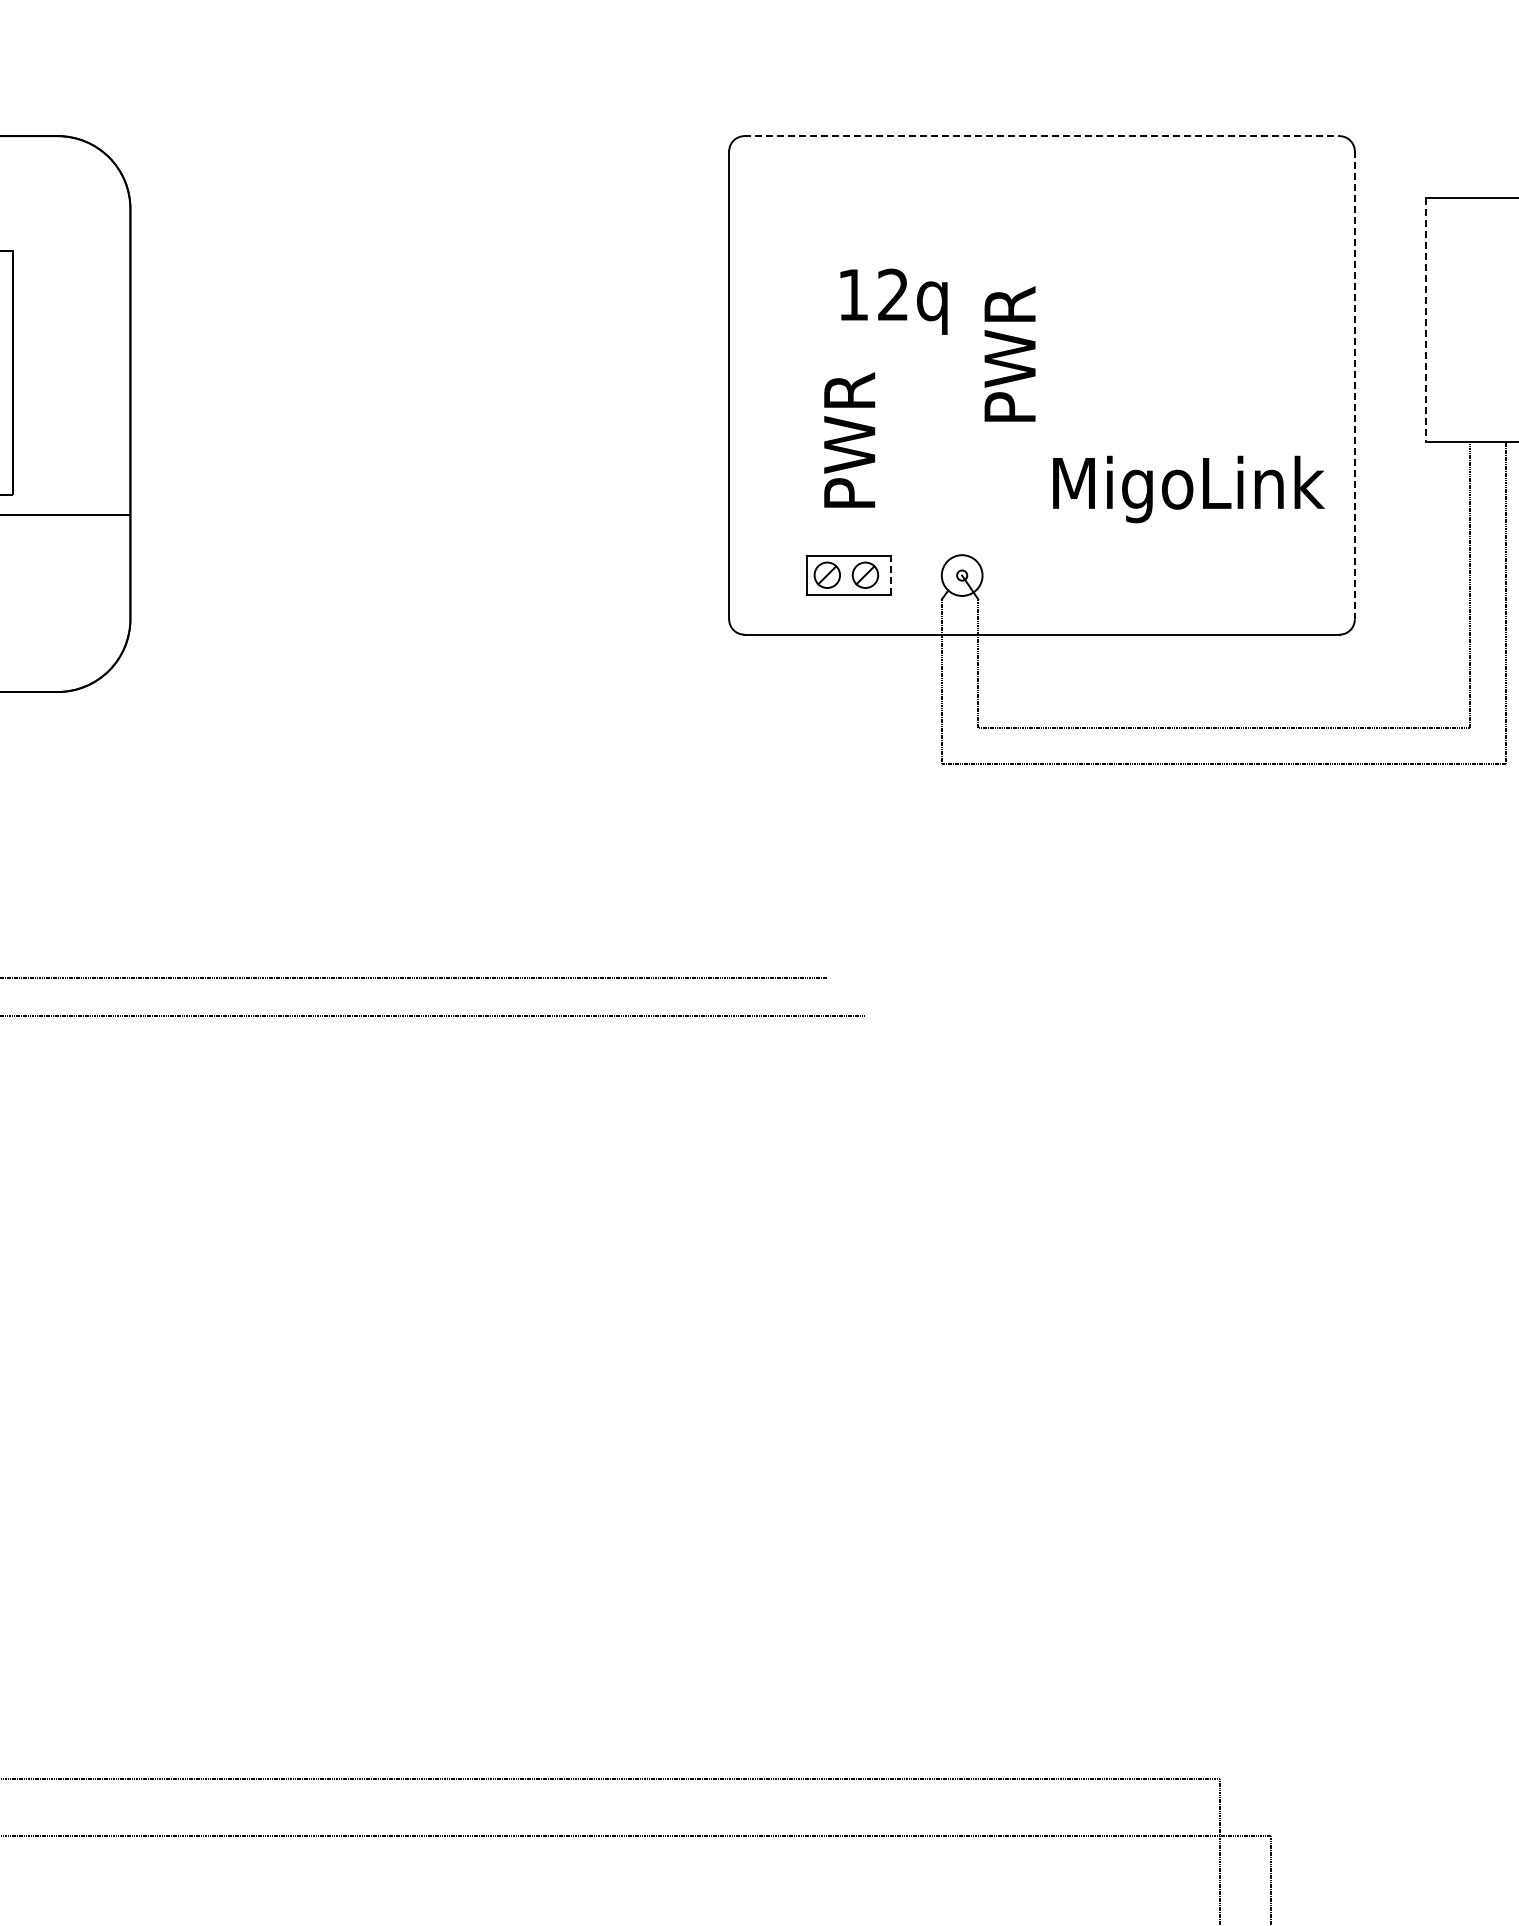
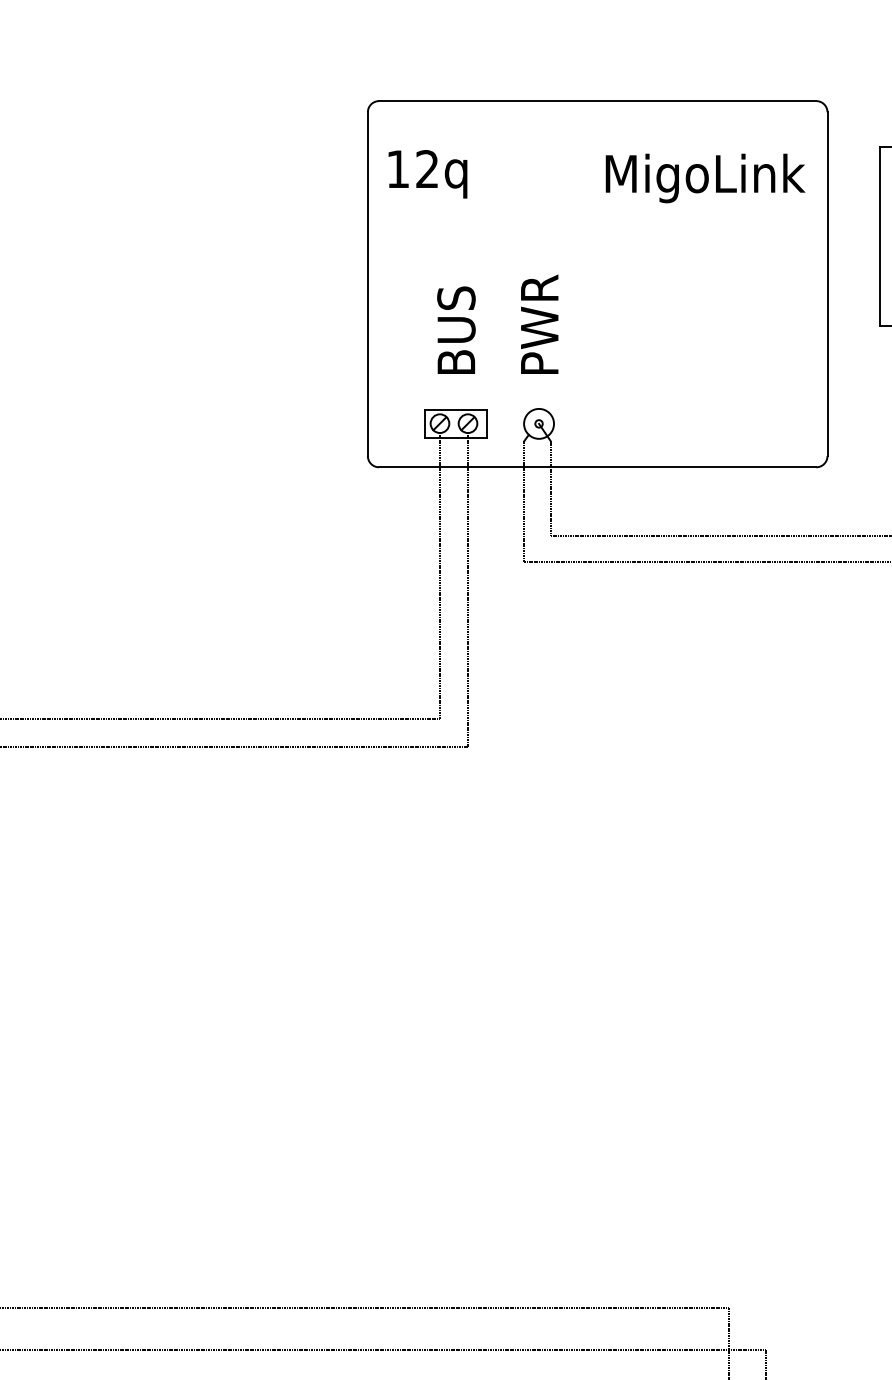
line: (1042, 136) -> (598, 101), dashed -> solid
text: (893, 301) -> (427, 174), moved
line: (1426, 320) -> (880, 236), dashed -> solid
text: (1009, 353) -> (539, 323), moved
line: (1354, 385) -> (827, 284), dashed -> solid
text: (849, 436) -> (456, 321), PWR -> BUS
text: (1188, 489) -> (705, 178), moved
line: (890, 575) -> (486, 423), dashed -> solid
line: (827, 782) -> (440, 575), added
line: (865, 801) -> (468, 589), added

